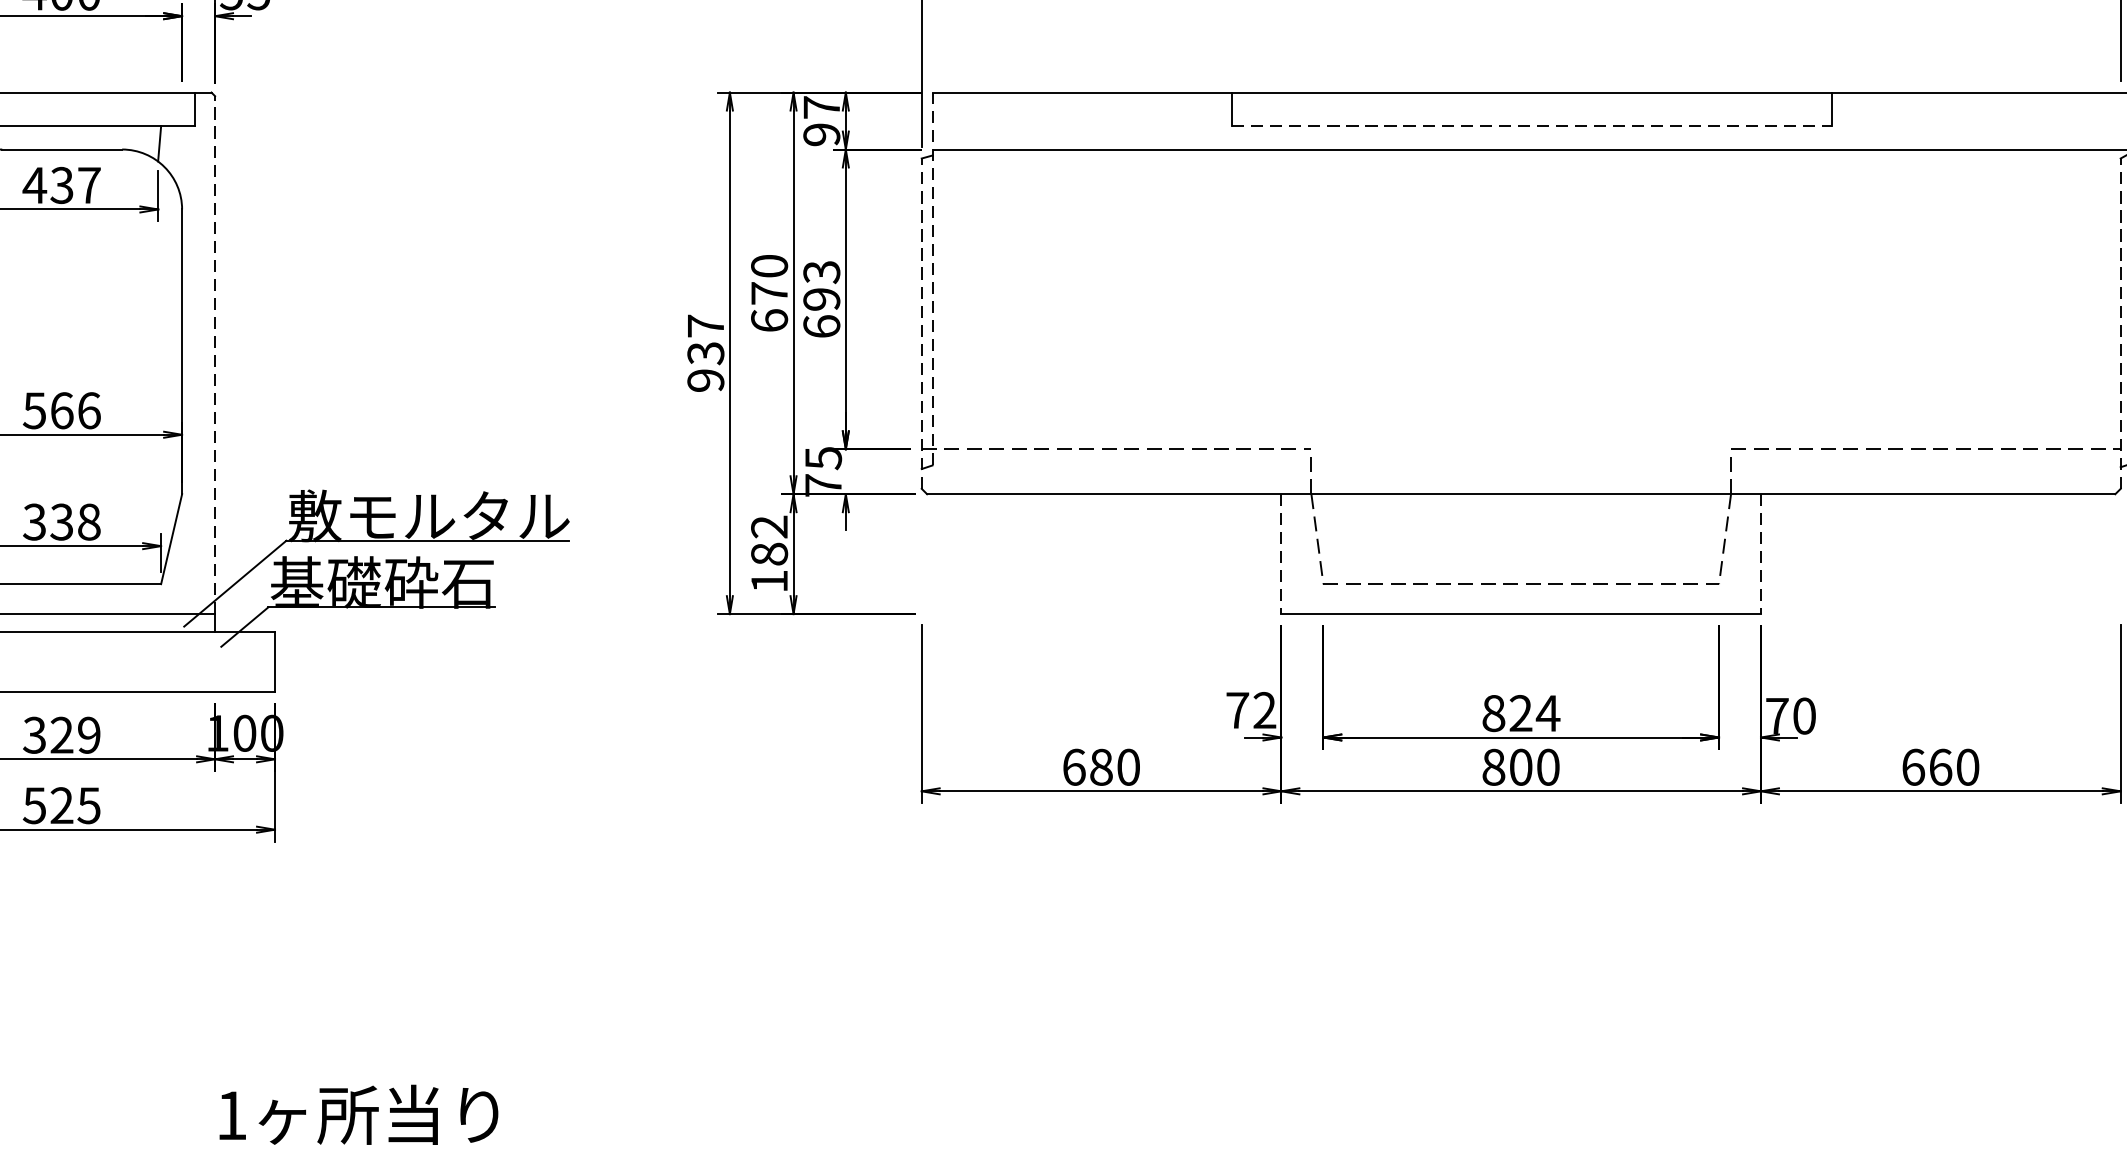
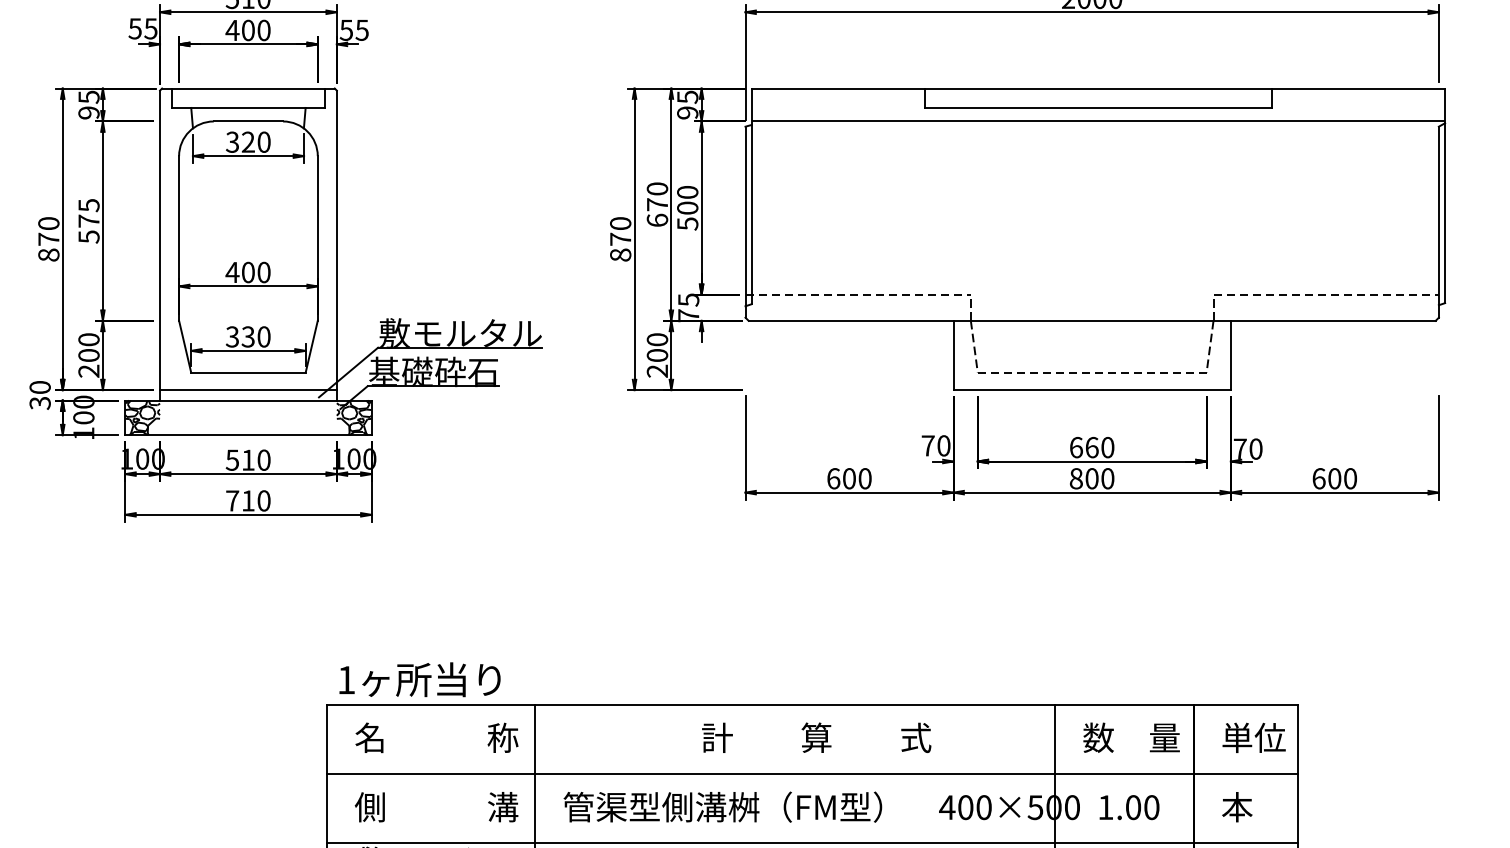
text: (821, 106) -> (687, 96), 97 -> 95
line: (1532, 125) -> (1098, 107), dashed -> solid
text: (60, 184) -> (247, 141), 437 -> 320
line: (932, 279) -> (751, 196), dashed -> solid
text: (821, 299) -> (687, 208), 693 -> 500
line: (921, 324) -> (745, 222), dashed -> solid
line: (2120, 324) -> (1438, 222), dashed -> solid
text: (705, 353) -> (620, 239), 937 -> 870
line: (214, 355) -> (336, 240), dashed -> solid
text: (60, 410) -> (247, 272), 566 -> 400
text: (88, 521) -> (263, 336), 338 -> 330
text: (769, 554) -> (657, 355), 182 -> 200
line: (1281, 554) -> (953, 355), dashed -> solid
line: (1760, 554) -> (1230, 355), dashed -> solid
hatch: (243, 661) -> (353, 417), added
text: (1264, 709) -> (943, 445), 72 -> 70
text: (1520, 713) -> (1091, 447), 824 -> 660
text: (62, 734) -> (248, 459), 329 -> 510
text: (1101, 766) -> (849, 478), 680 -> 600
text: (1940, 766) -> (1334, 478), 660 -> 600
text: (60, 804) -> (247, 500), 525 -> 710

